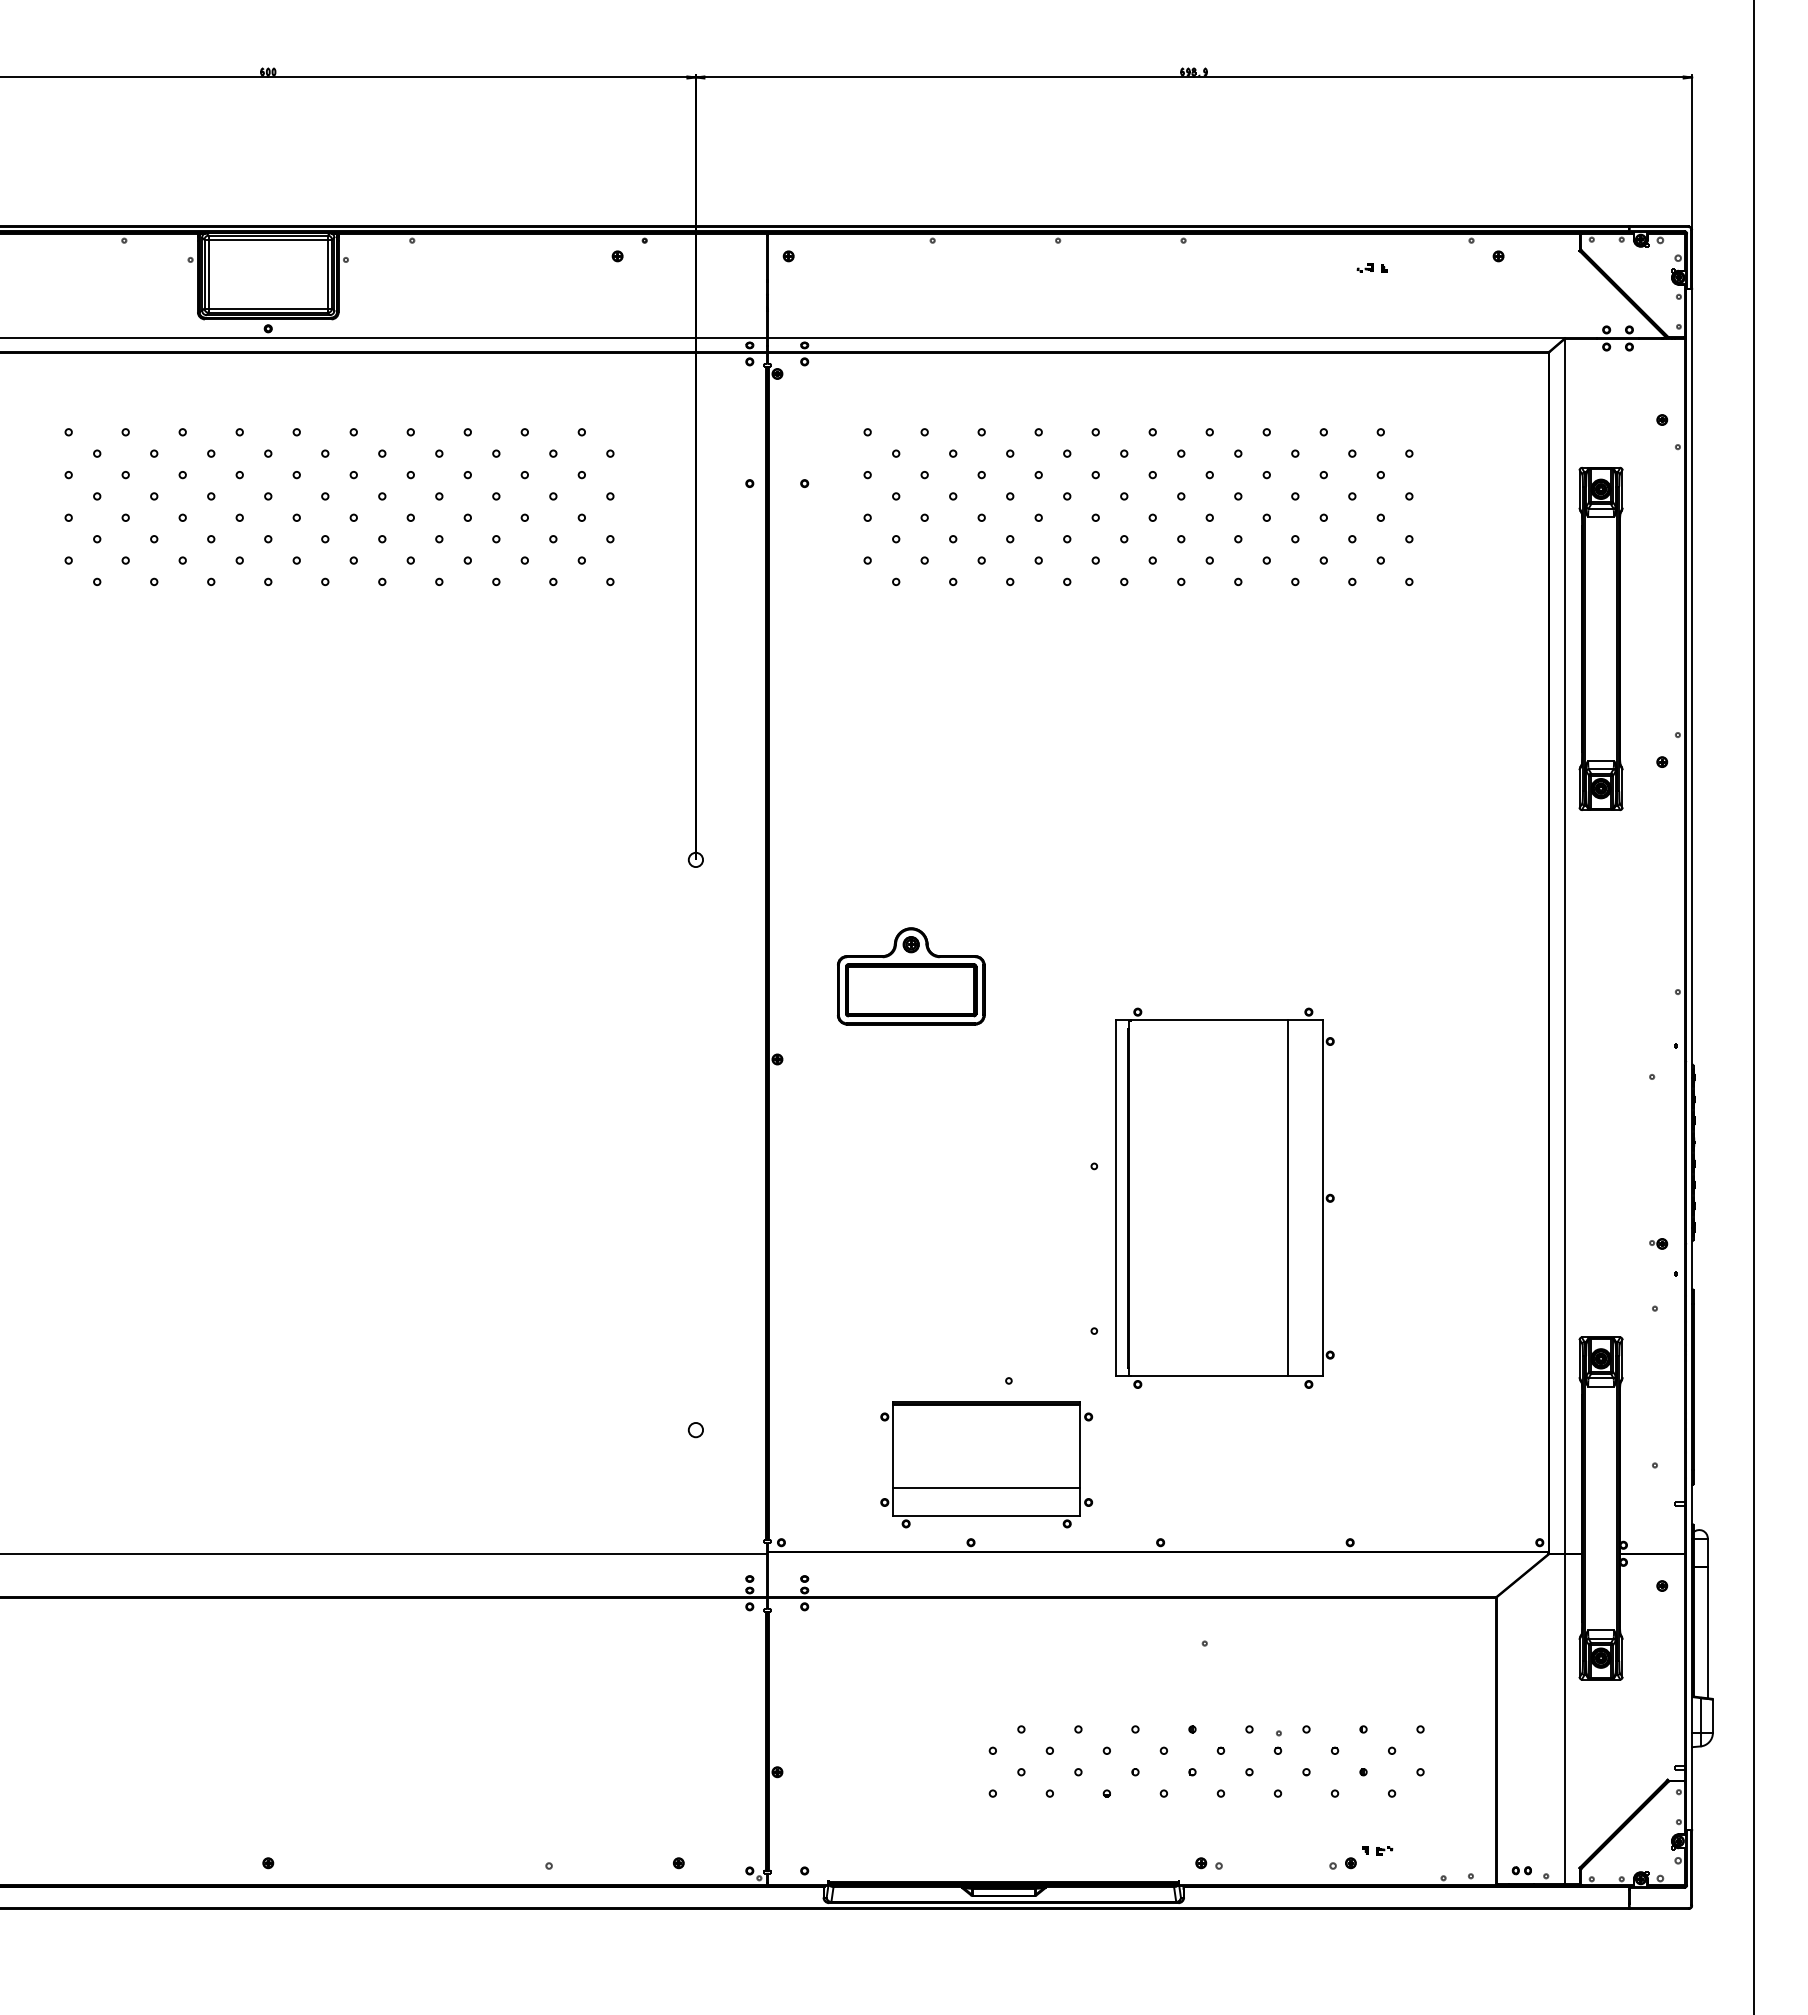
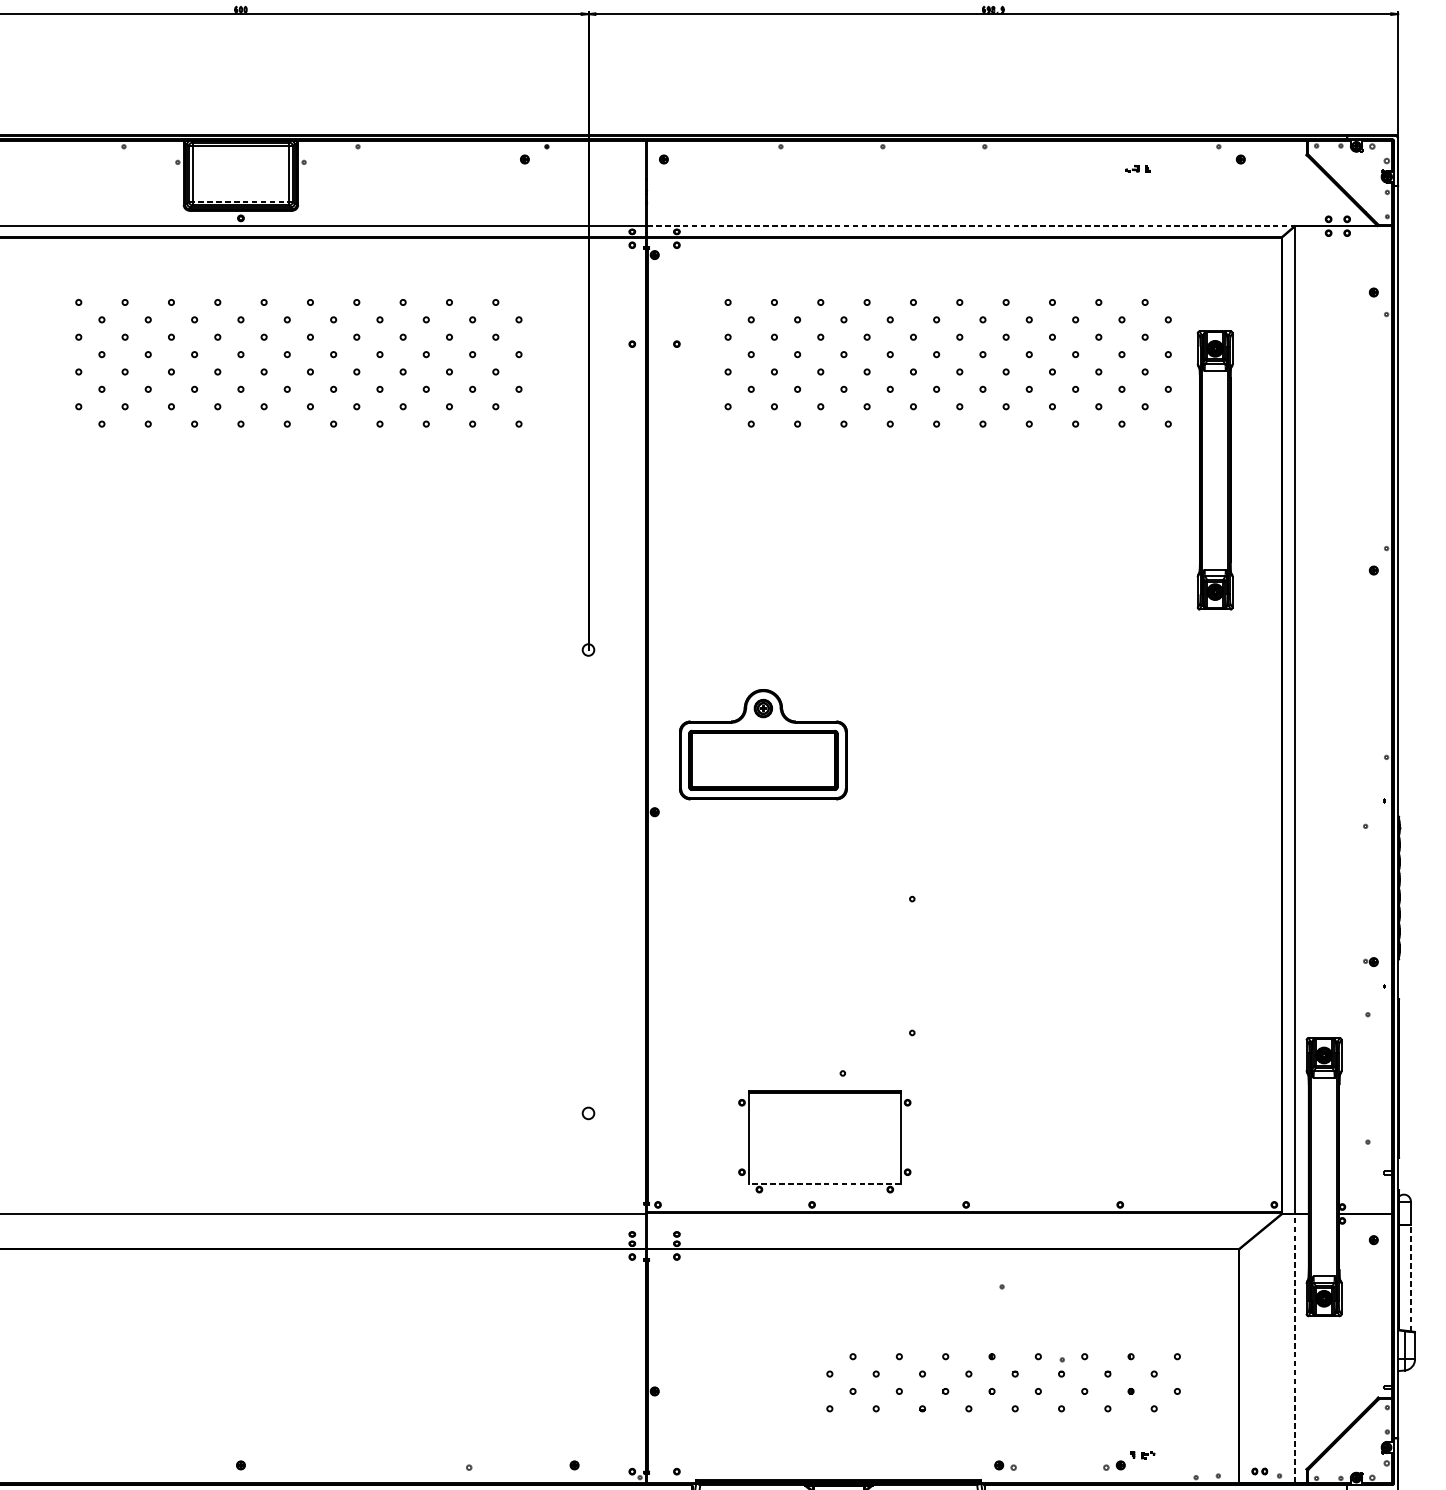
line: (268, 308) -> (241, 201), solid -> dashed
line: (1166, 338) -> (970, 226), solid -> dashed
part: (1600, 638) -> (1214, 470), moved
part: (911, 976) -> (763, 744), size x1.4
part: (1224, 1197) -> (1018, 924), removed
line: (986, 1487) -> (824, 1160), removed
line: (986, 1516) -> (824, 1183), solid -> dashed
line: (1707, 1632) -> (1410, 1277), solid -> dashed
line: (1565, 1718) -> (1295, 1347), solid -> dashed

